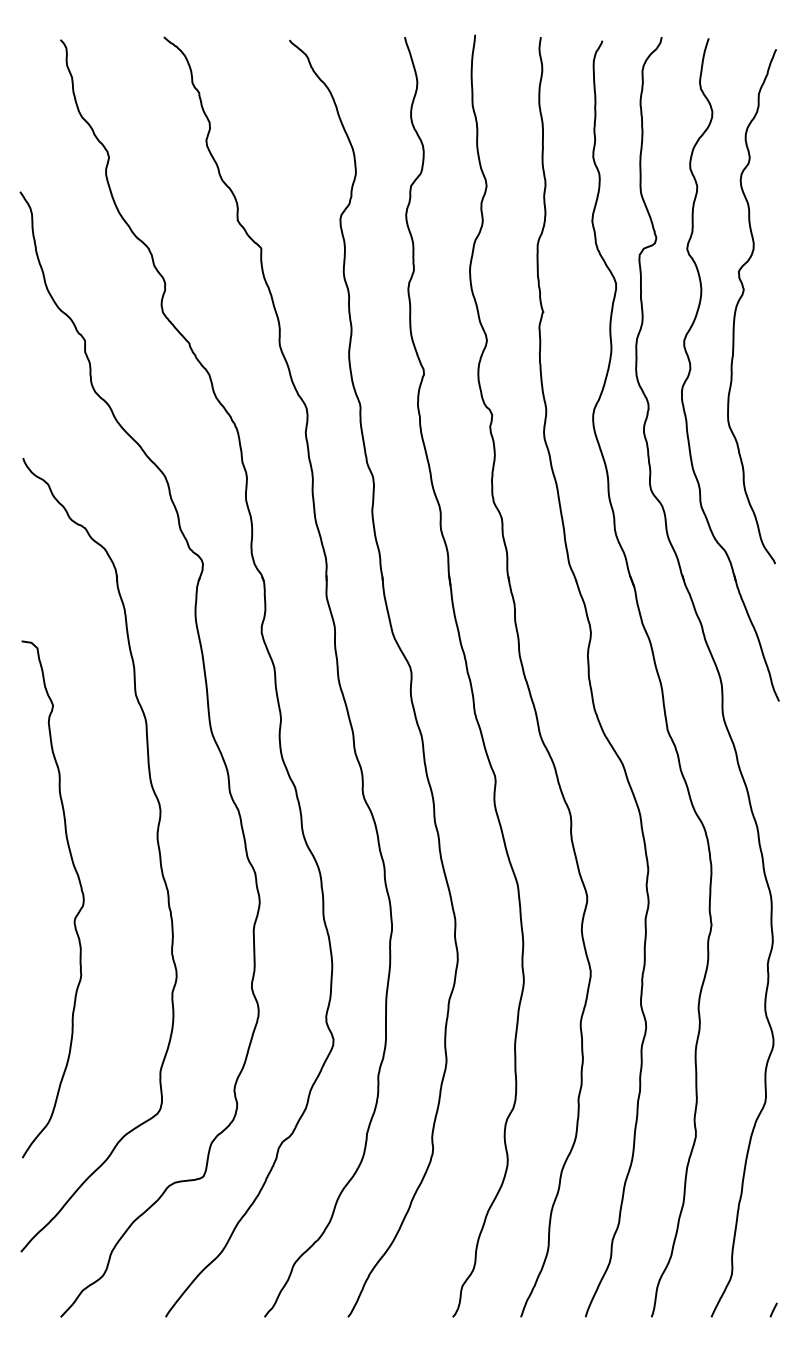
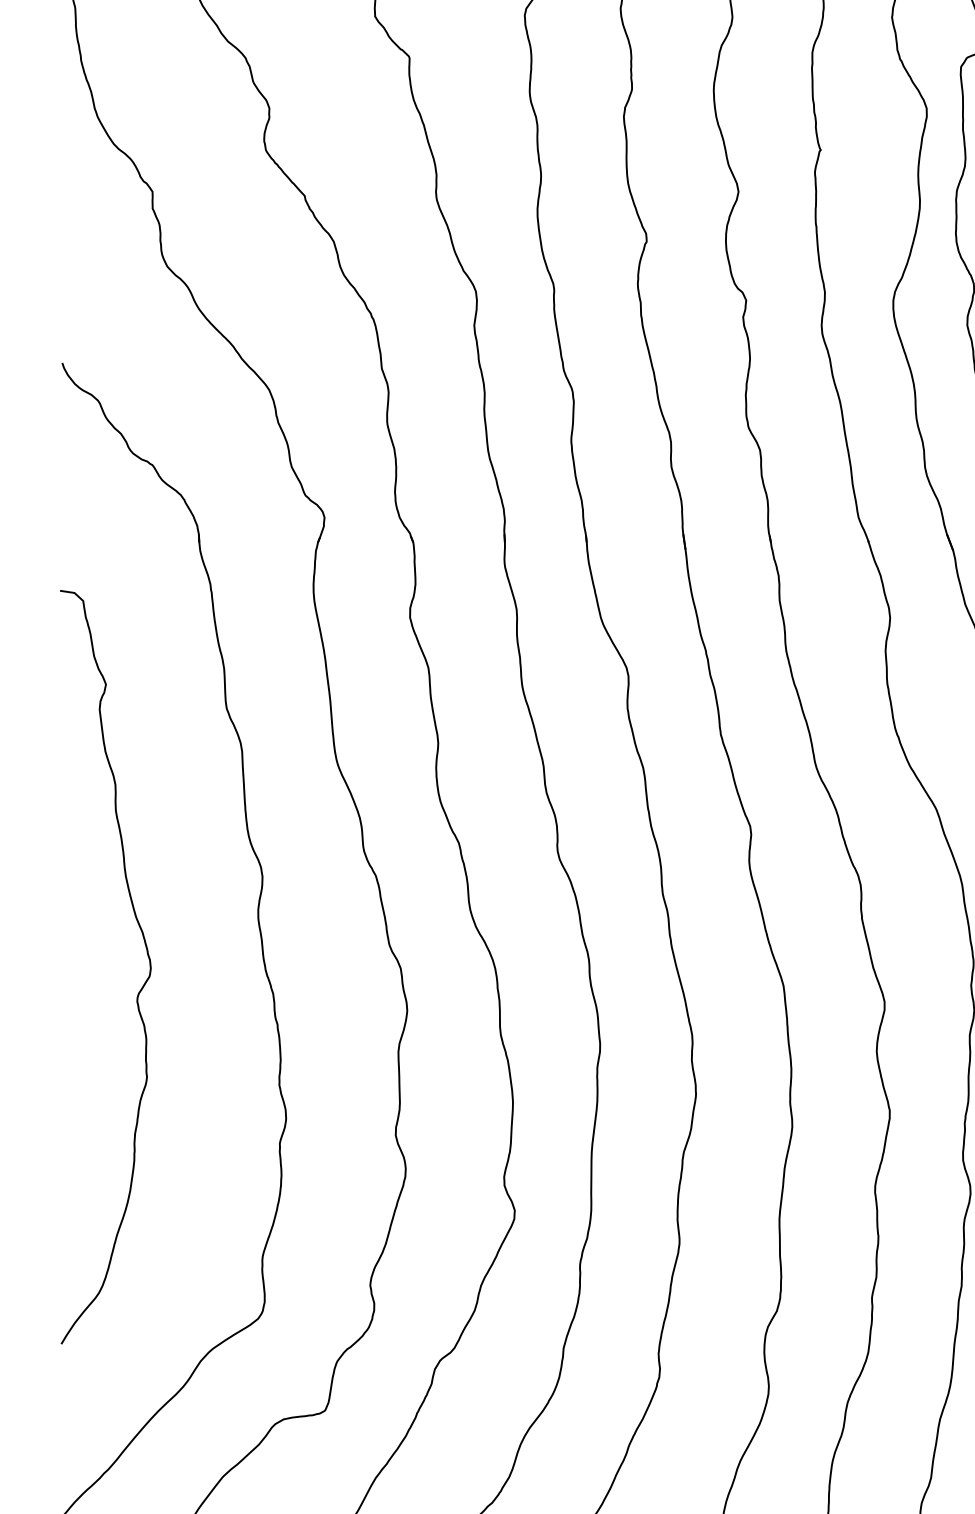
curve: (75, 915) -> (138, 990), moved

